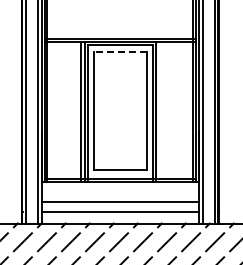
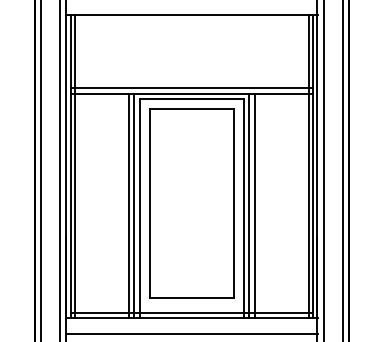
line: (119, 51) -> (190, 108), dashed -> solid
line: (159, 112) -> (254, 206), added
line: (120, 192) -> (192, 334), added

